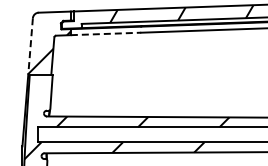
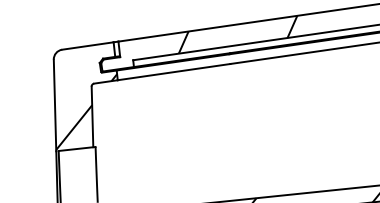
line: (106, 33) -> (174, 71), dashed -> solid
line: (30, 46) -> (54, 105), dashed -> solid

